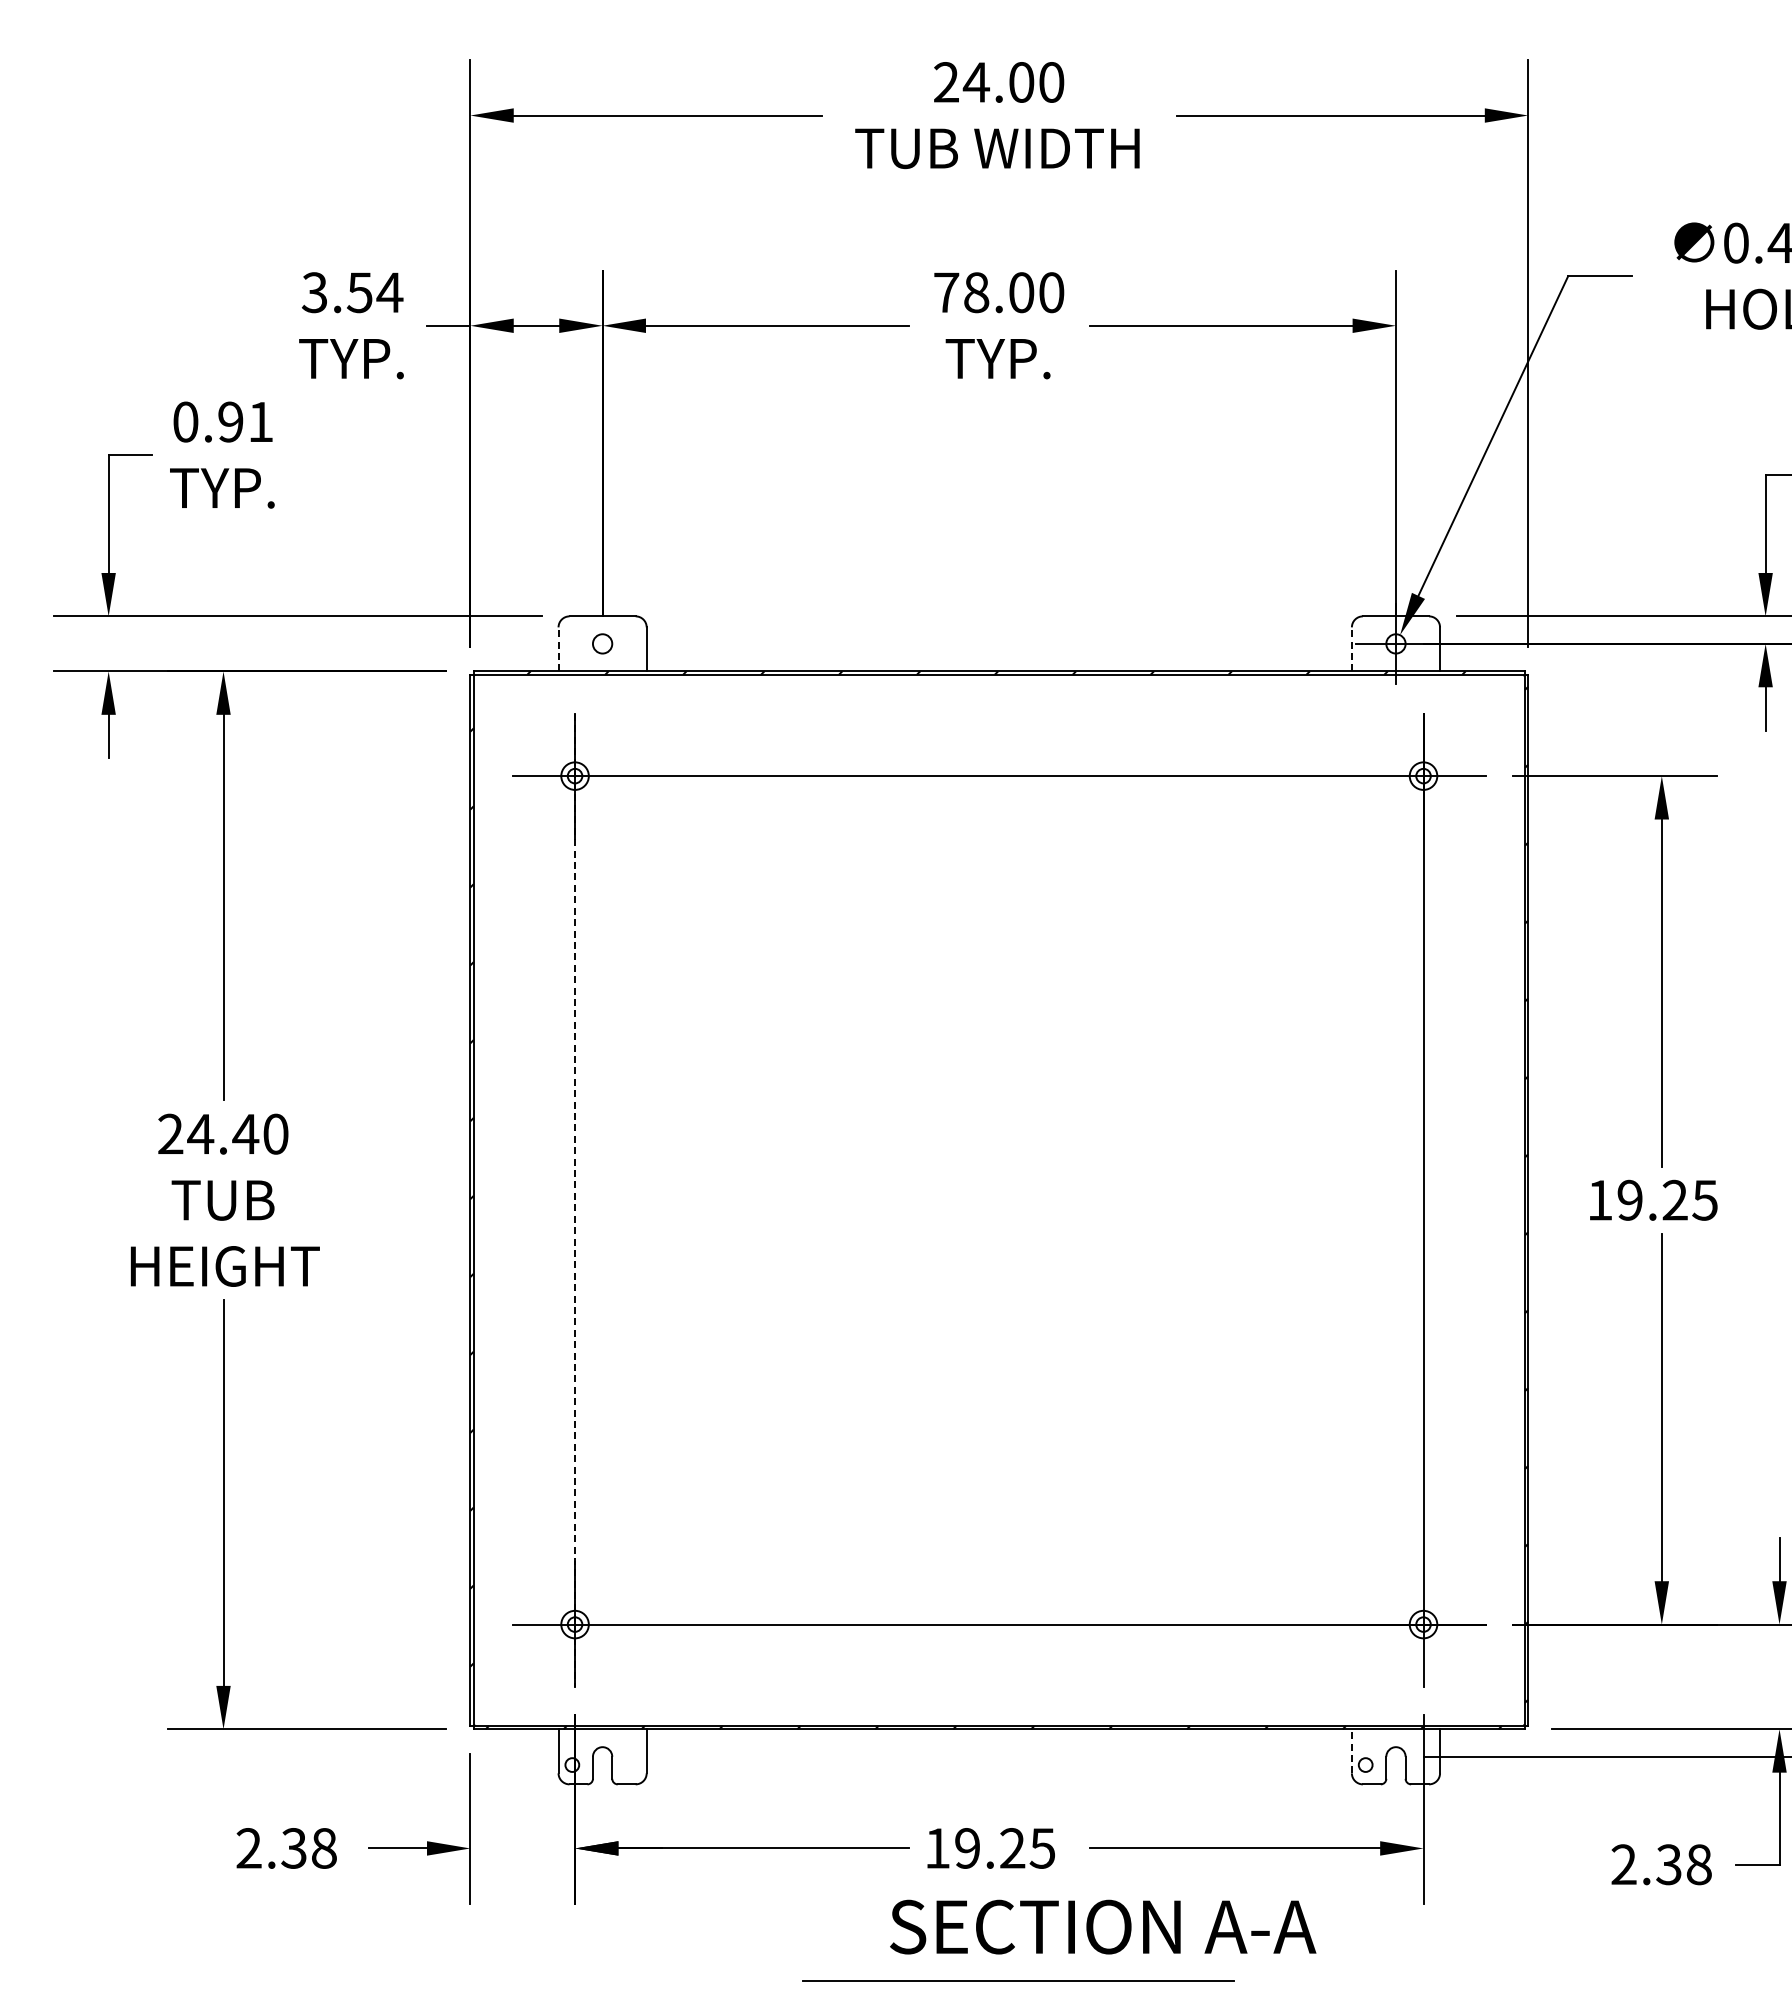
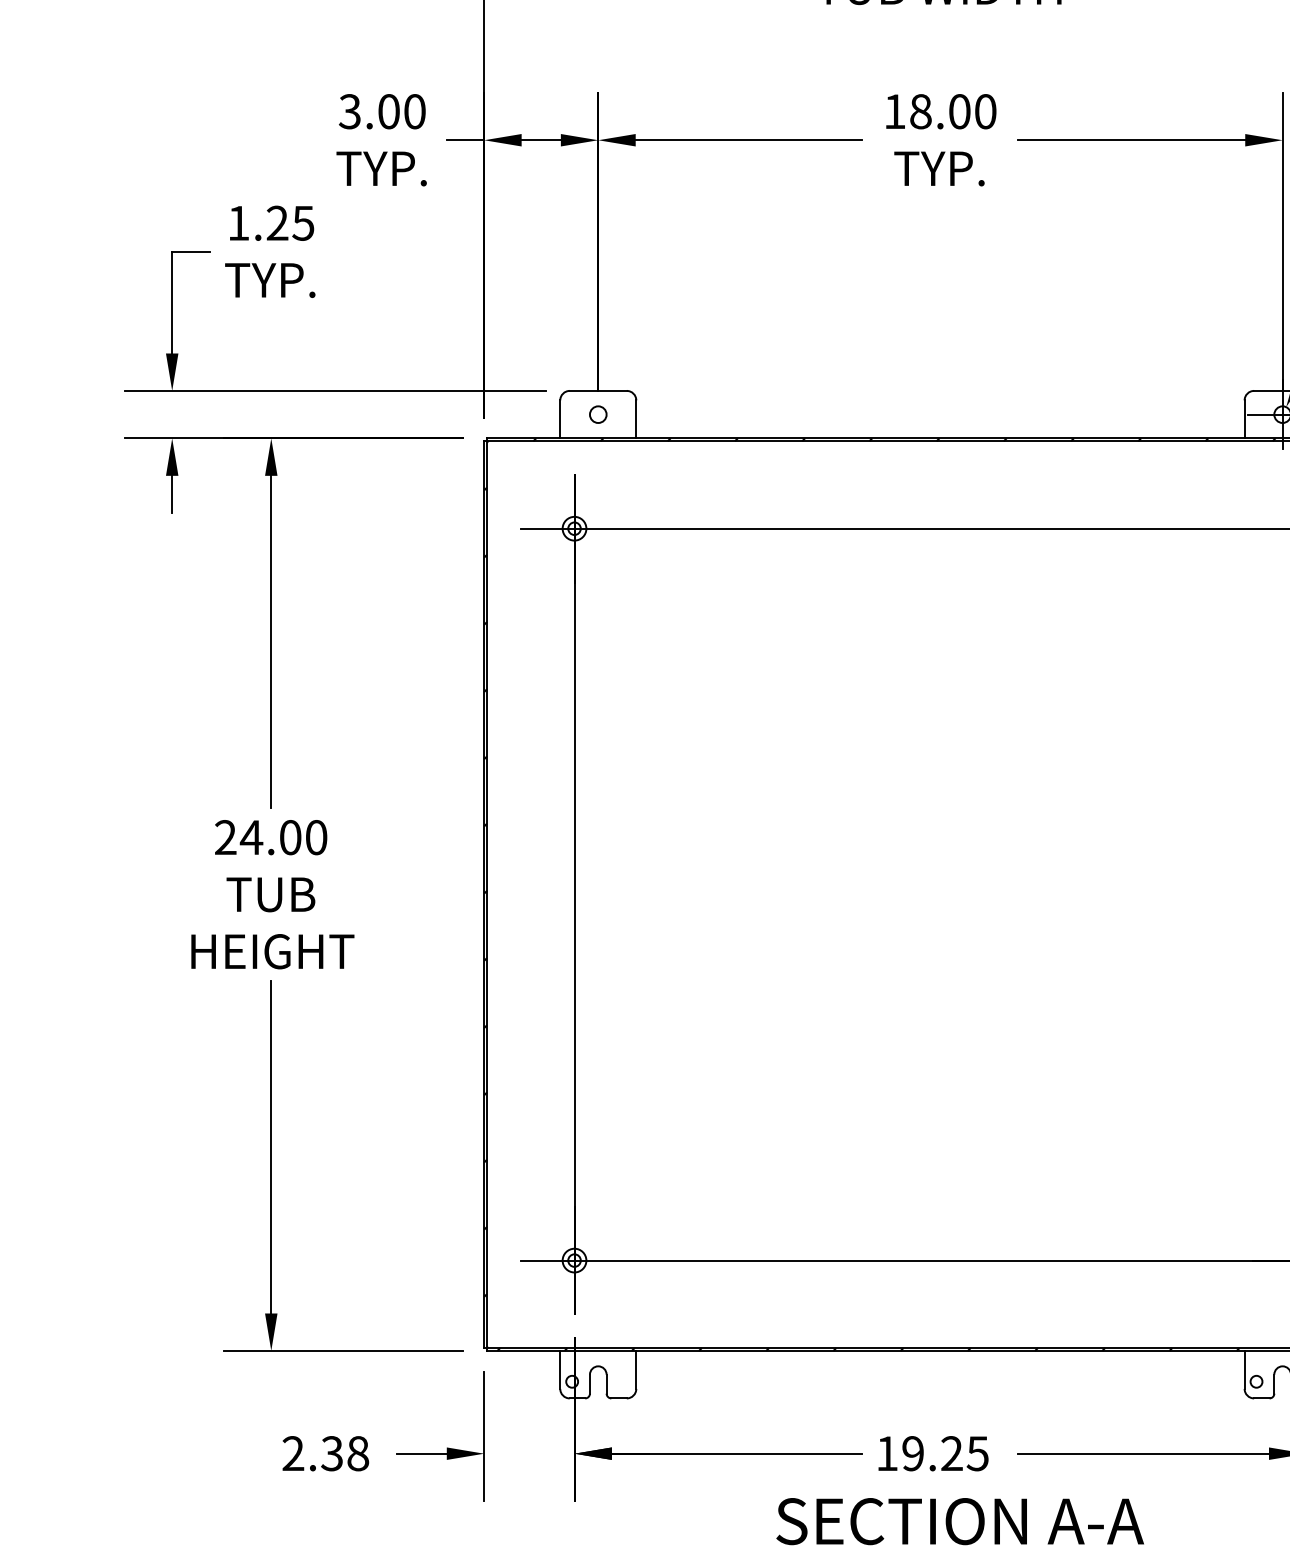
text: (375, 292) -> (402, 111), 3.54 -> 3.00
text: (946, 292) -> (894, 111), 78.00 -> 18.00
text: (223, 421) -> (271, 222), 0.91 -> 1.25
line: (558, 648) -> (560, 418), dashed -> solid
line: (1351, 648) -> (1244, 418), dashed -> solid
text: (245, 1133) -> (290, 836), 24.40 -> 24.00
line: (575, 1200) -> (574, 894), dashed -> solid
line: (1351, 1750) -> (1244, 1369), dashed -> solid
text: (1103, 1926) -> (960, 1521), moved

